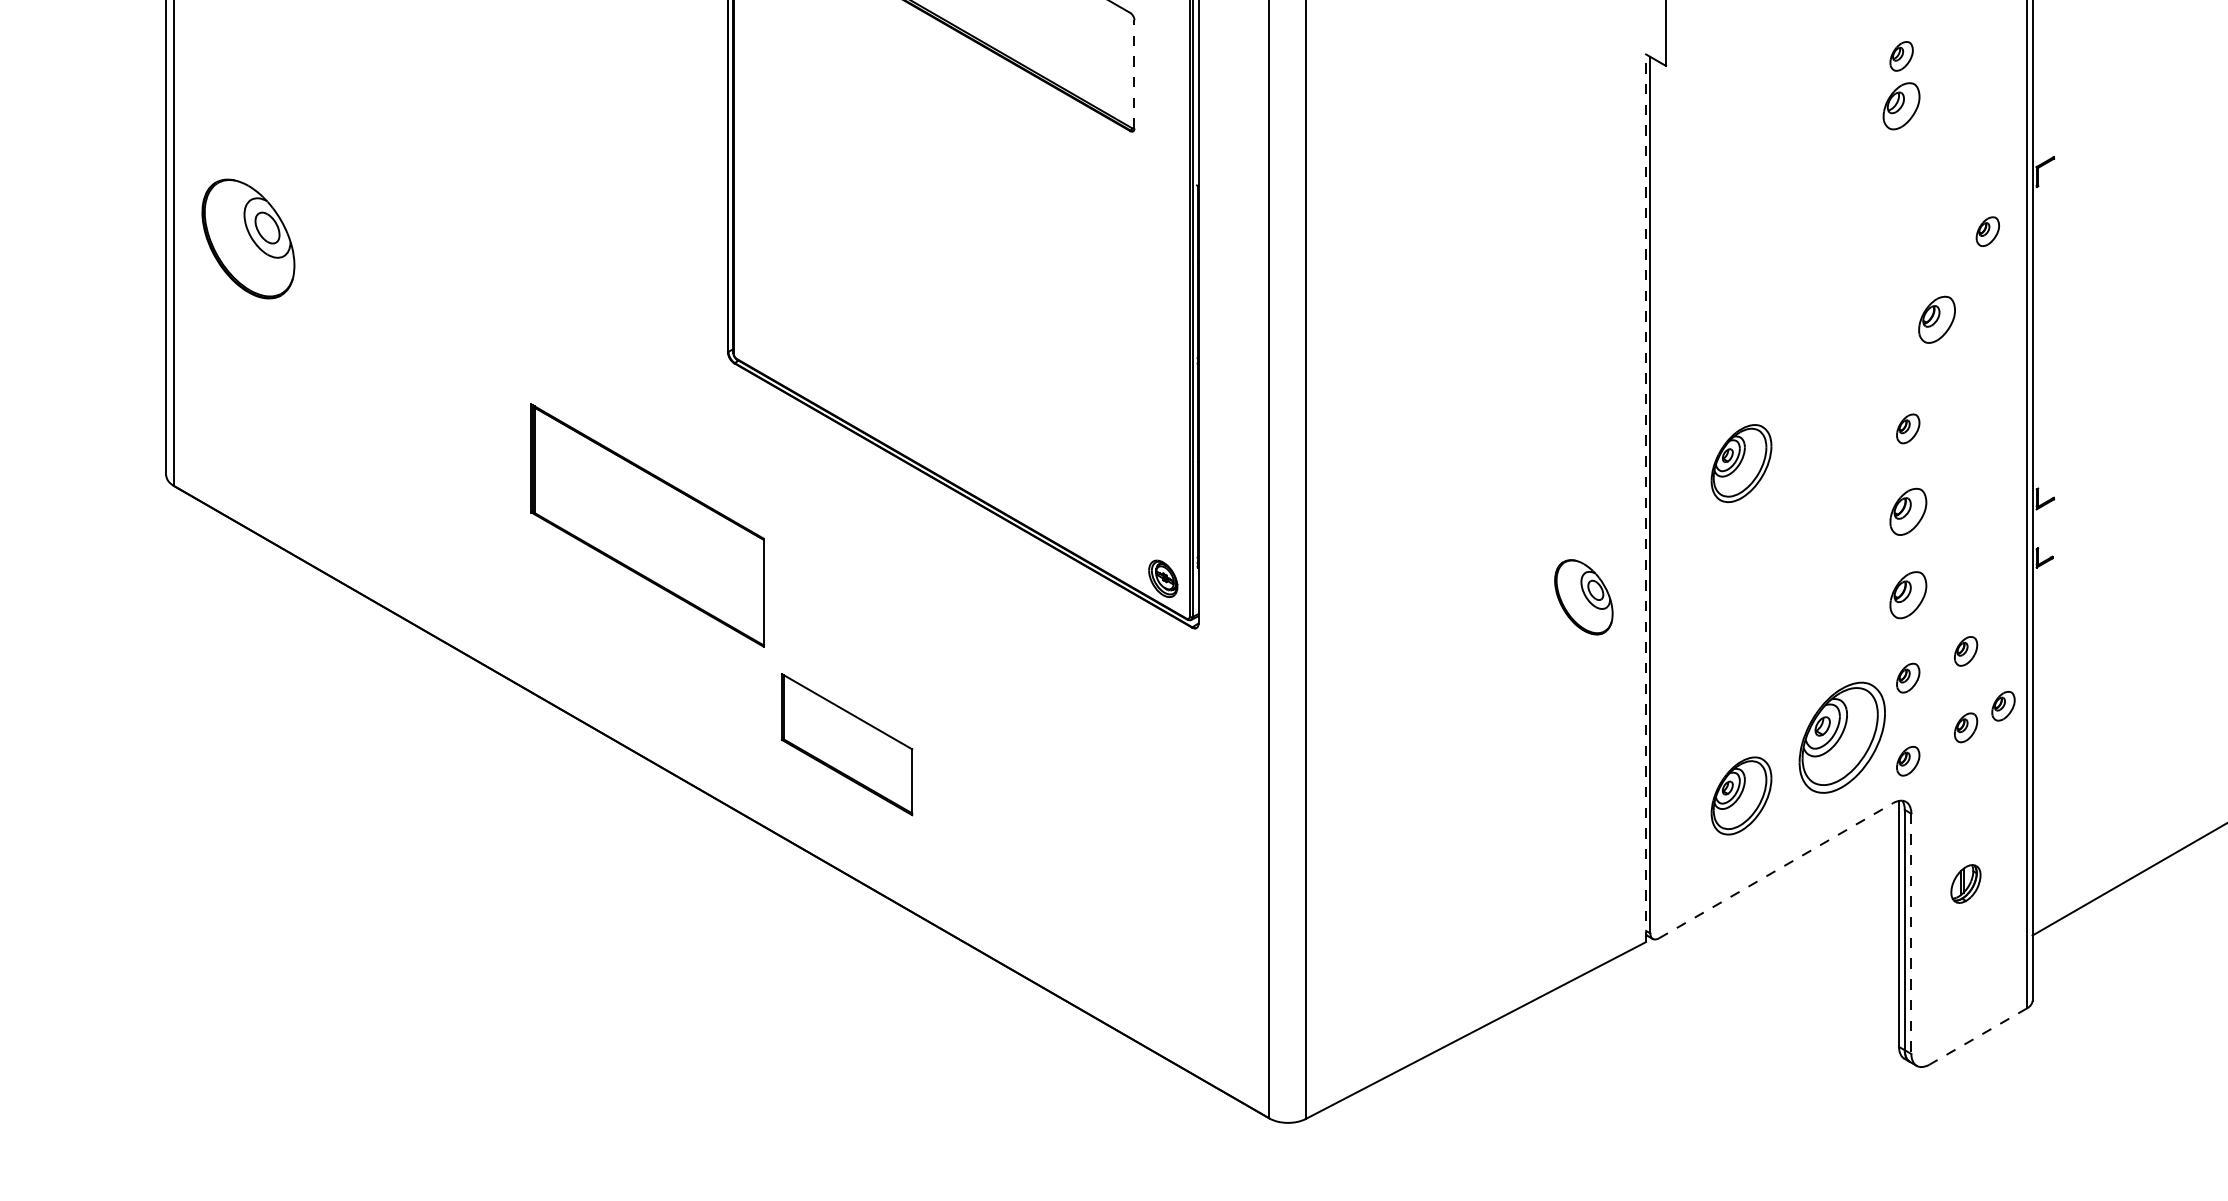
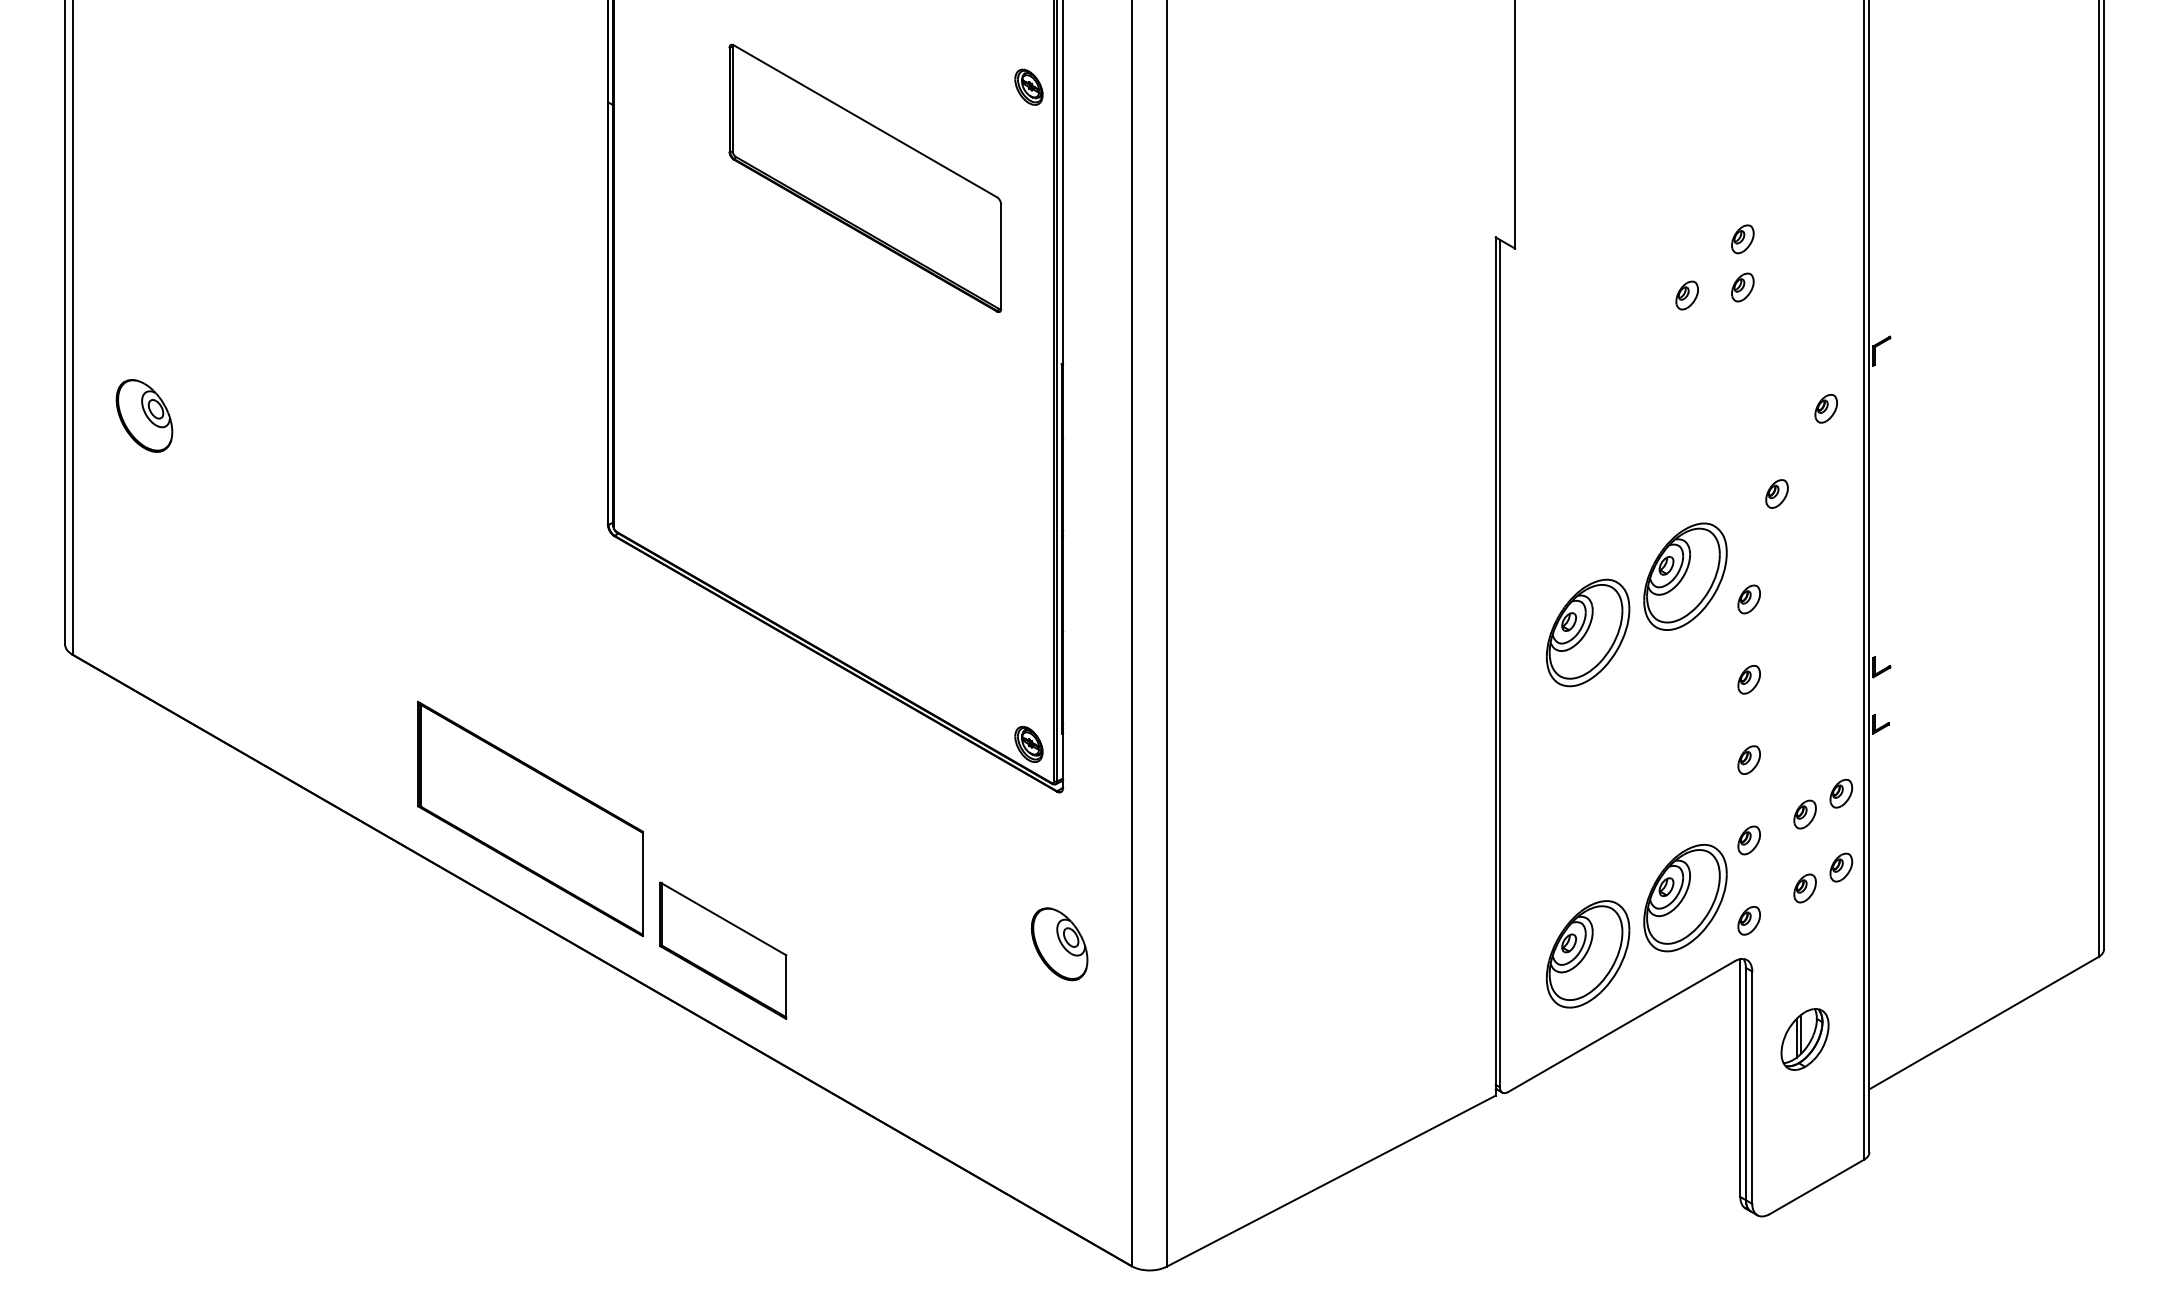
line: (1134, 74) -> (1001, 256), dashed -> solid
part: (1901, 106) -> (1742, 287), size x0.62
part: (1843, 114) -> (1686, 295), added
part: (248, 238) -> (144, 415), size x0.62
part: (1936, 319) -> (1776, 493), size x0.62
part: (1842, 405) -> (1685, 576), added
part: (1740, 463) -> (1587, 632), size x1.43
line: (1645, 498) -> (1495, 666), dashed -> solid
part: (1907, 511) -> (1748, 679), size x0.62
part: (647, 525) -> (530, 818), moved
part: (1907, 594) -> (1748, 759), size x0.62
part: (1583, 597) -> (1059, 944), moved
part: (2003, 629) -> (1841, 793), added
part: (847, 744) -> (723, 950), moved
part: (1740, 796) -> (1587, 954), size x1.43
line: (1776, 870) -> (1621, 1026), dashed -> solid
part: (1965, 884) -> (1804, 1039), size x1.67
line: (1911, 934) -> (1752, 1088), dashed -> solid
line: (1977, 1037) -> (1816, 1187), dashed -> solid

